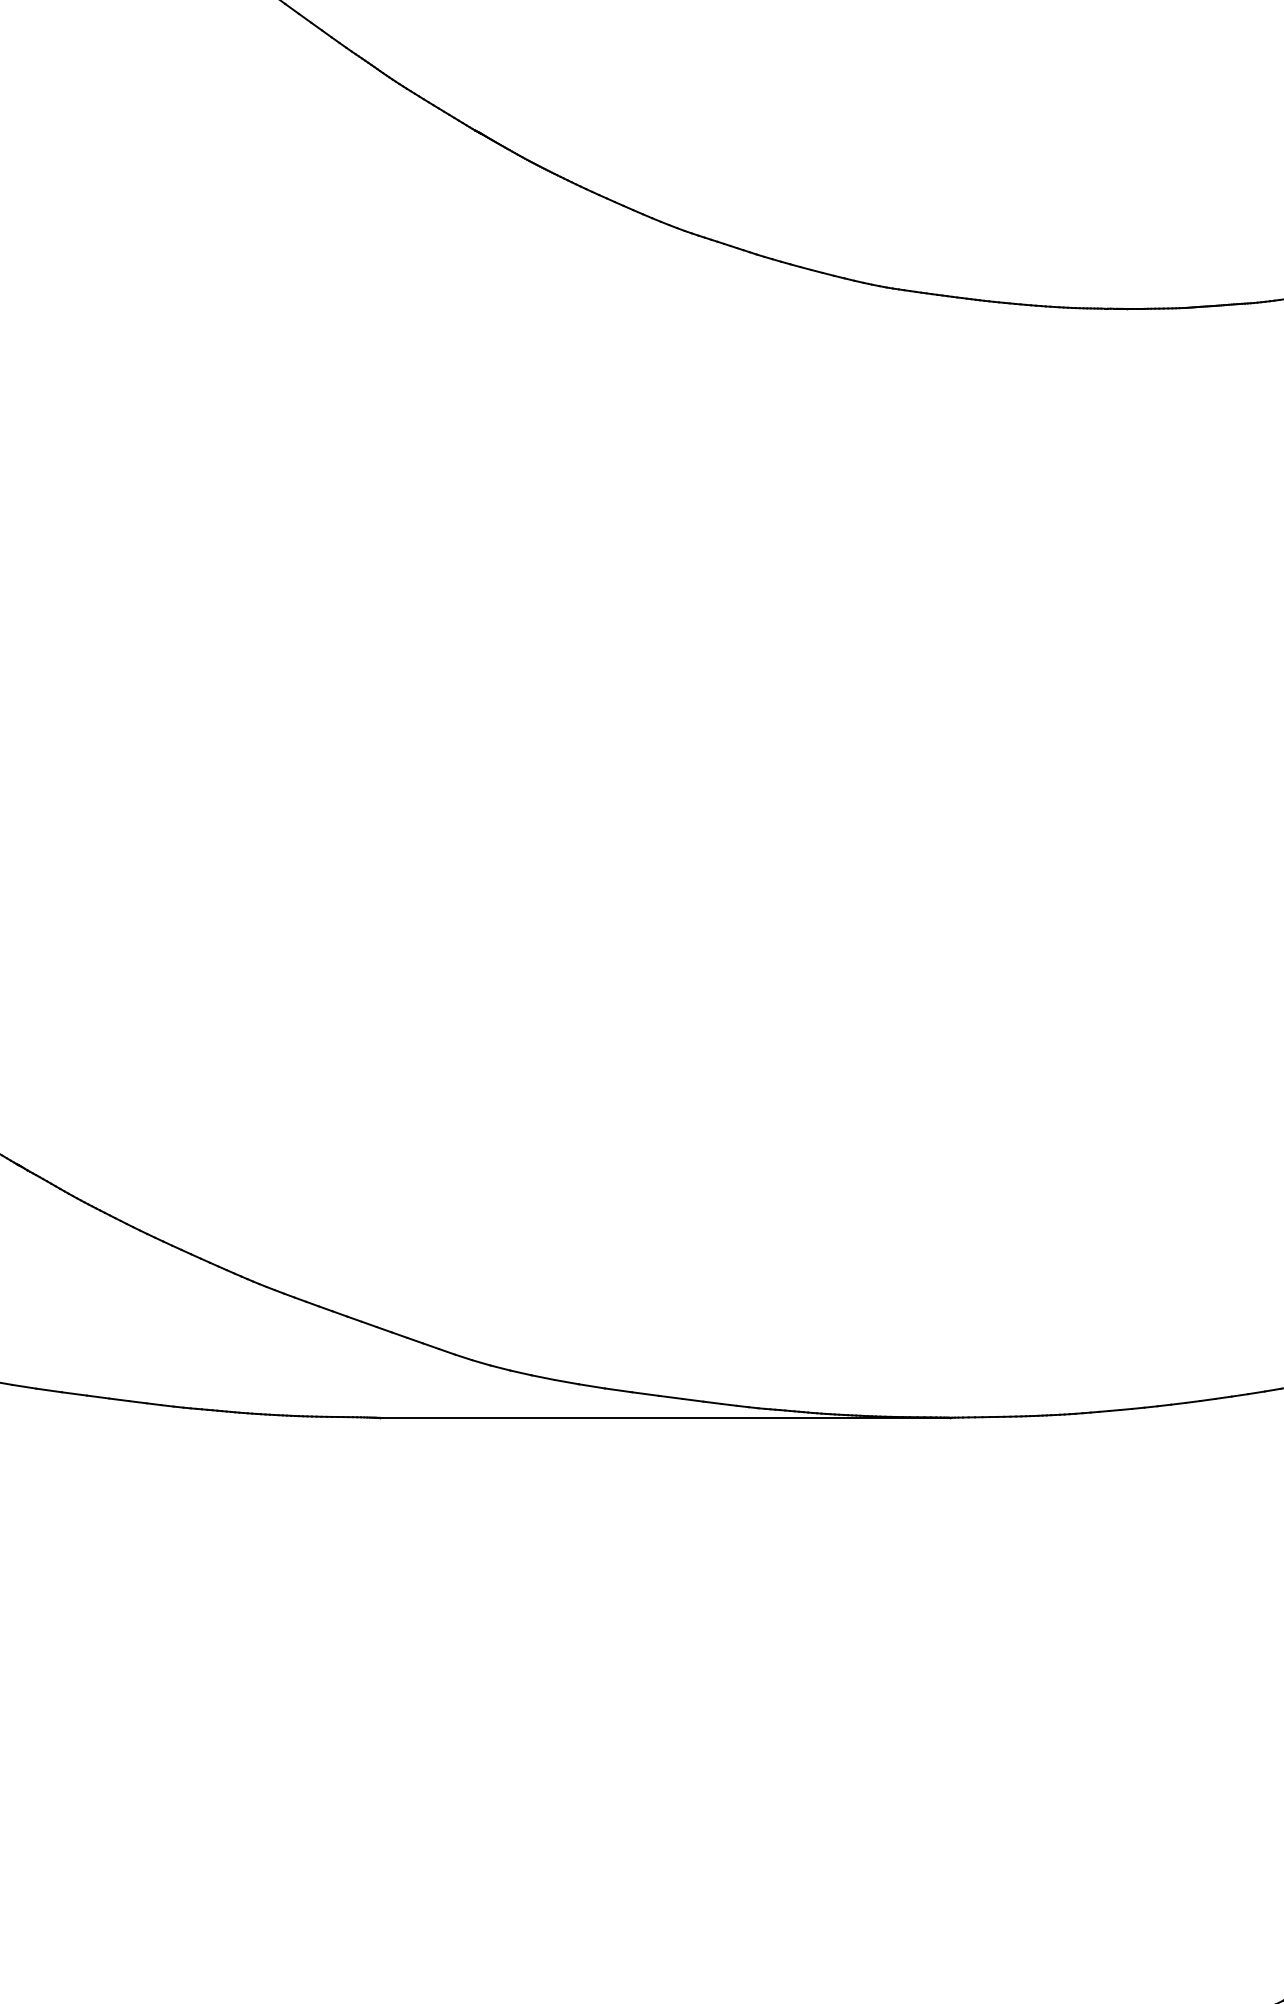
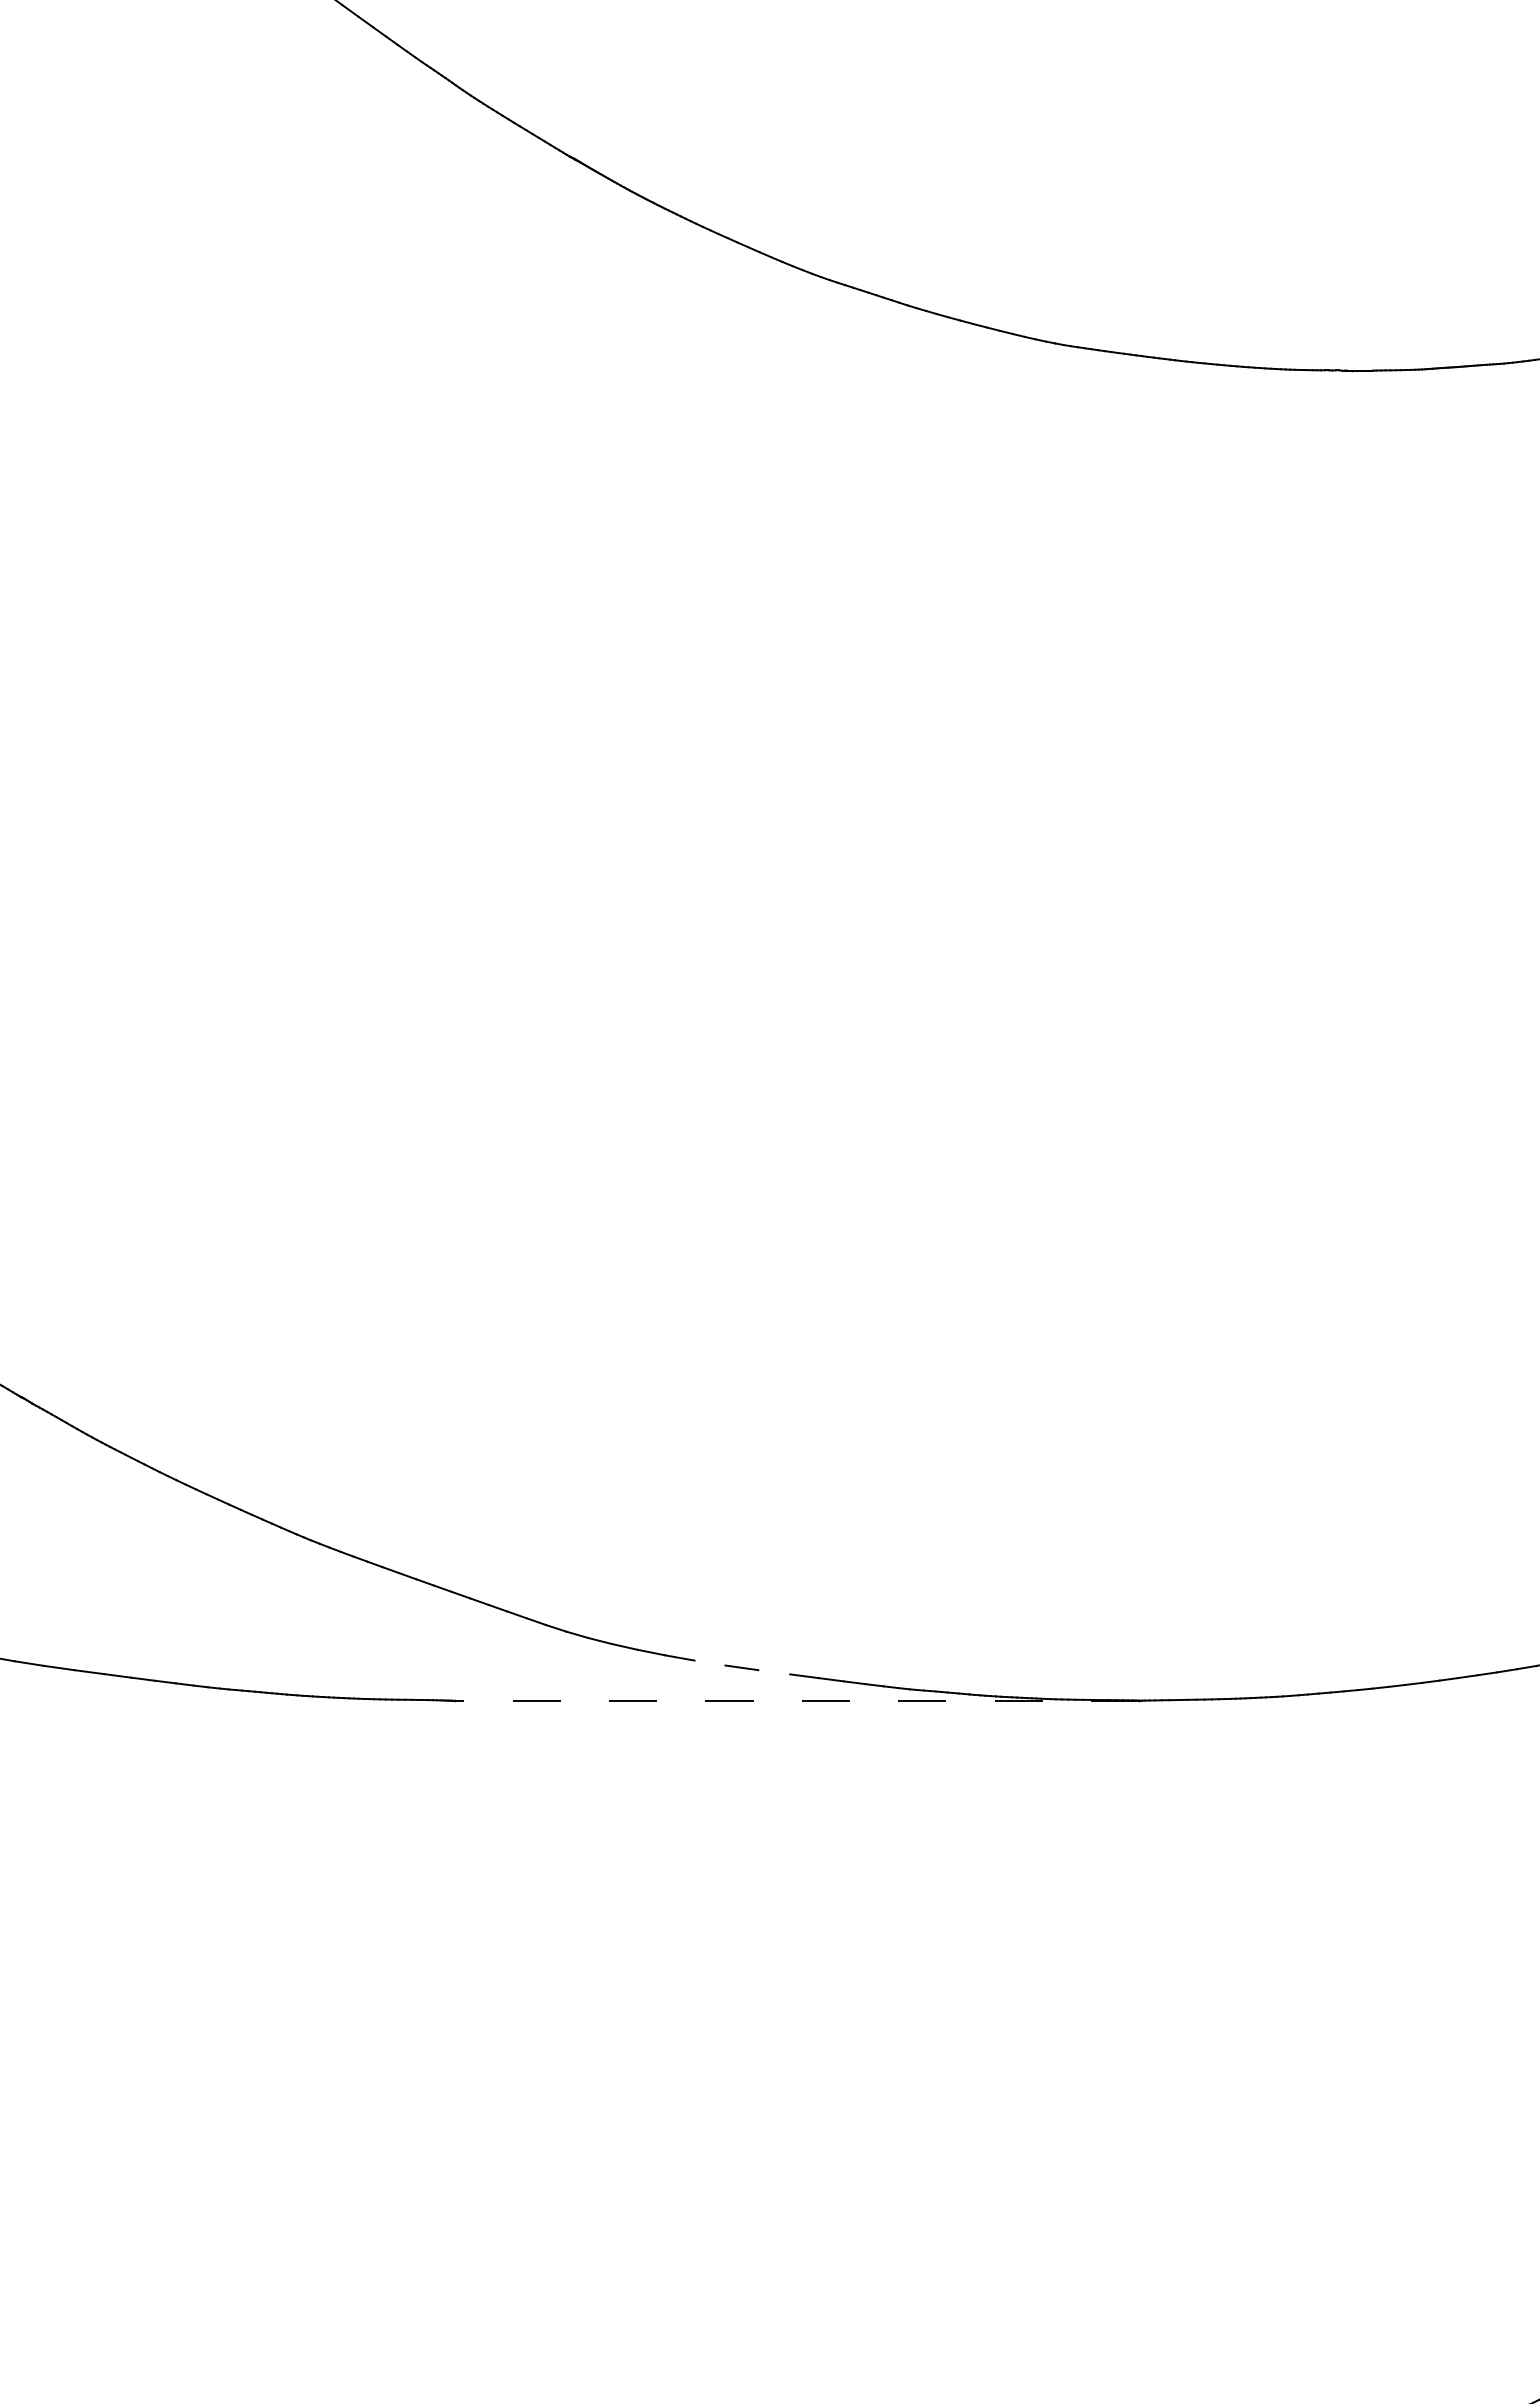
line: (591, 1385) -> (709, 1662), removed
line: (645, 1394) -> (774, 1672), removed
line: (664, 1417) -> (797, 1700), solid -> dashed

